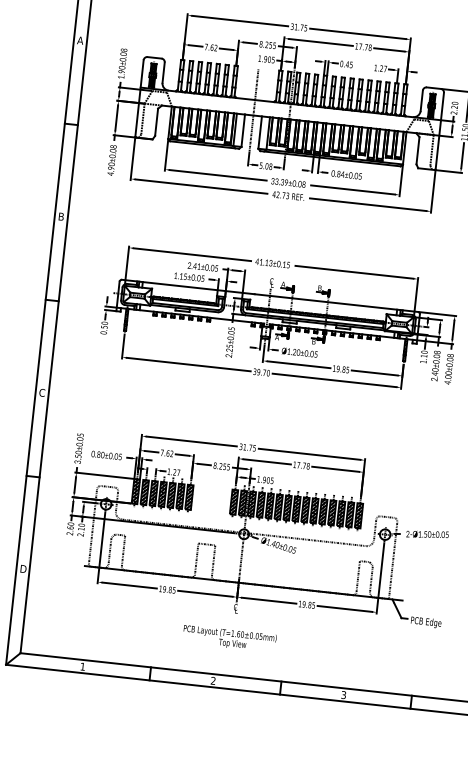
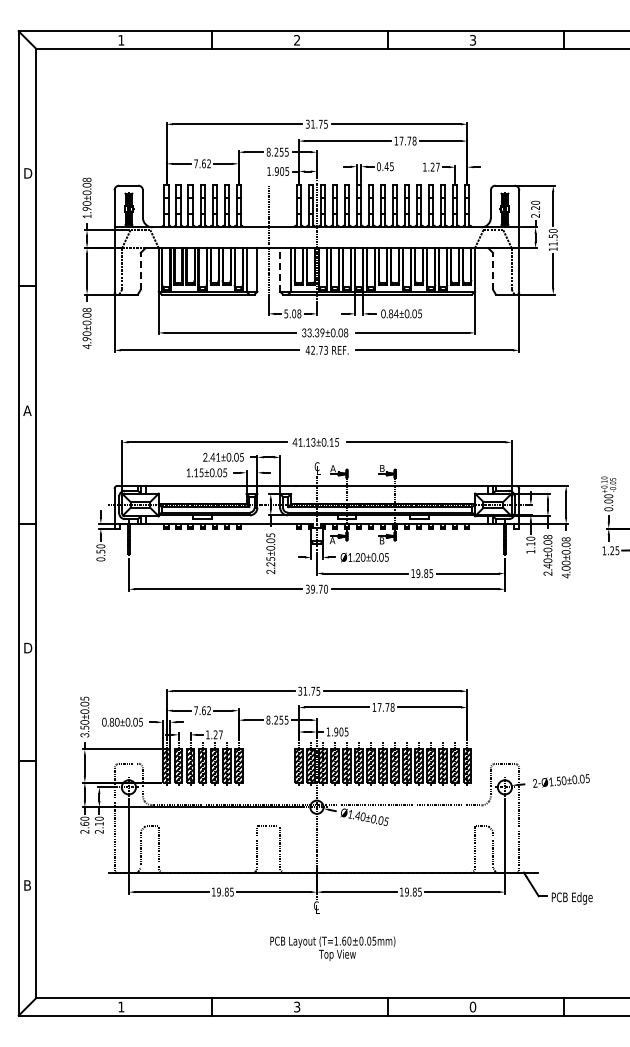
text: (80, 40) -> (27, 173), A -> D
line: (156, 121) -> (140, 270), solid -> dashed
line: (260, 132) -> (280, 269), solid -> dashed
line: (418, 150) -> (493, 270), solid -> dashed
text: (61, 216) -> (27, 410), B -> A
text: (42, 392) -> (27, 647), C -> D
text: (23, 569) -> (28, 885), D -> B
text: (229, 638) -> (332, 948), moved
text: (213, 681) -> (297, 1007), 2 -> 3
text: (343, 694) -> (472, 1006), 3 -> 0

